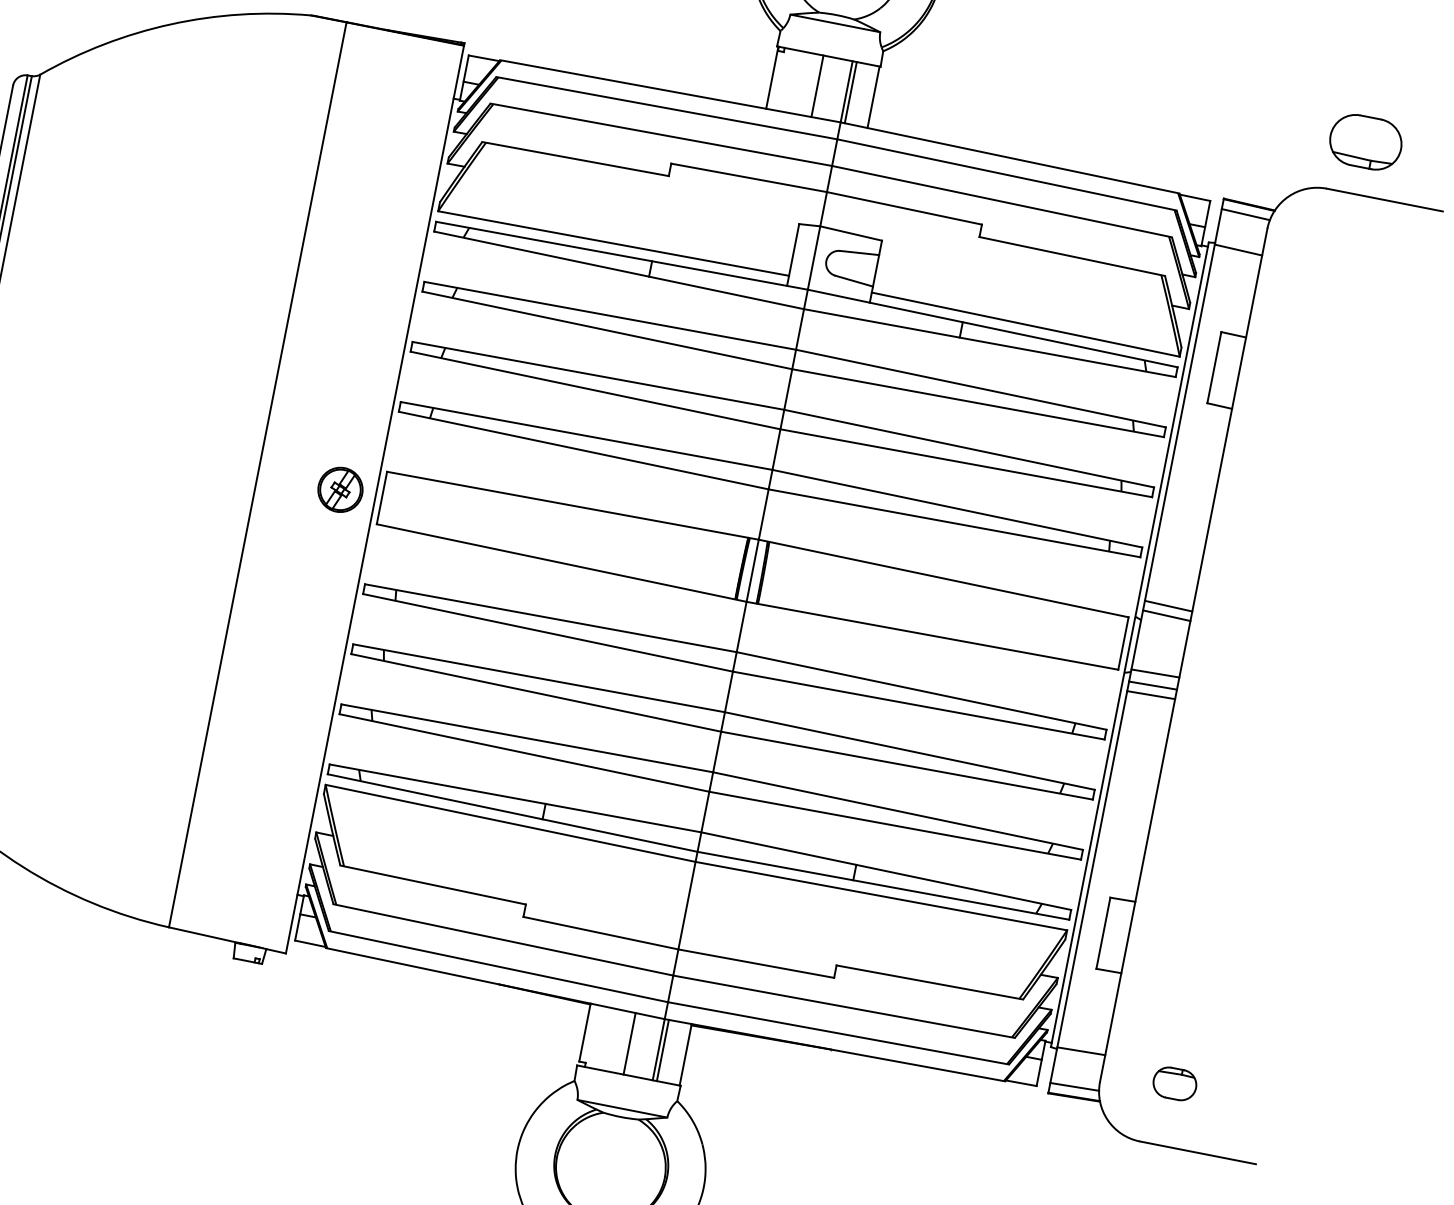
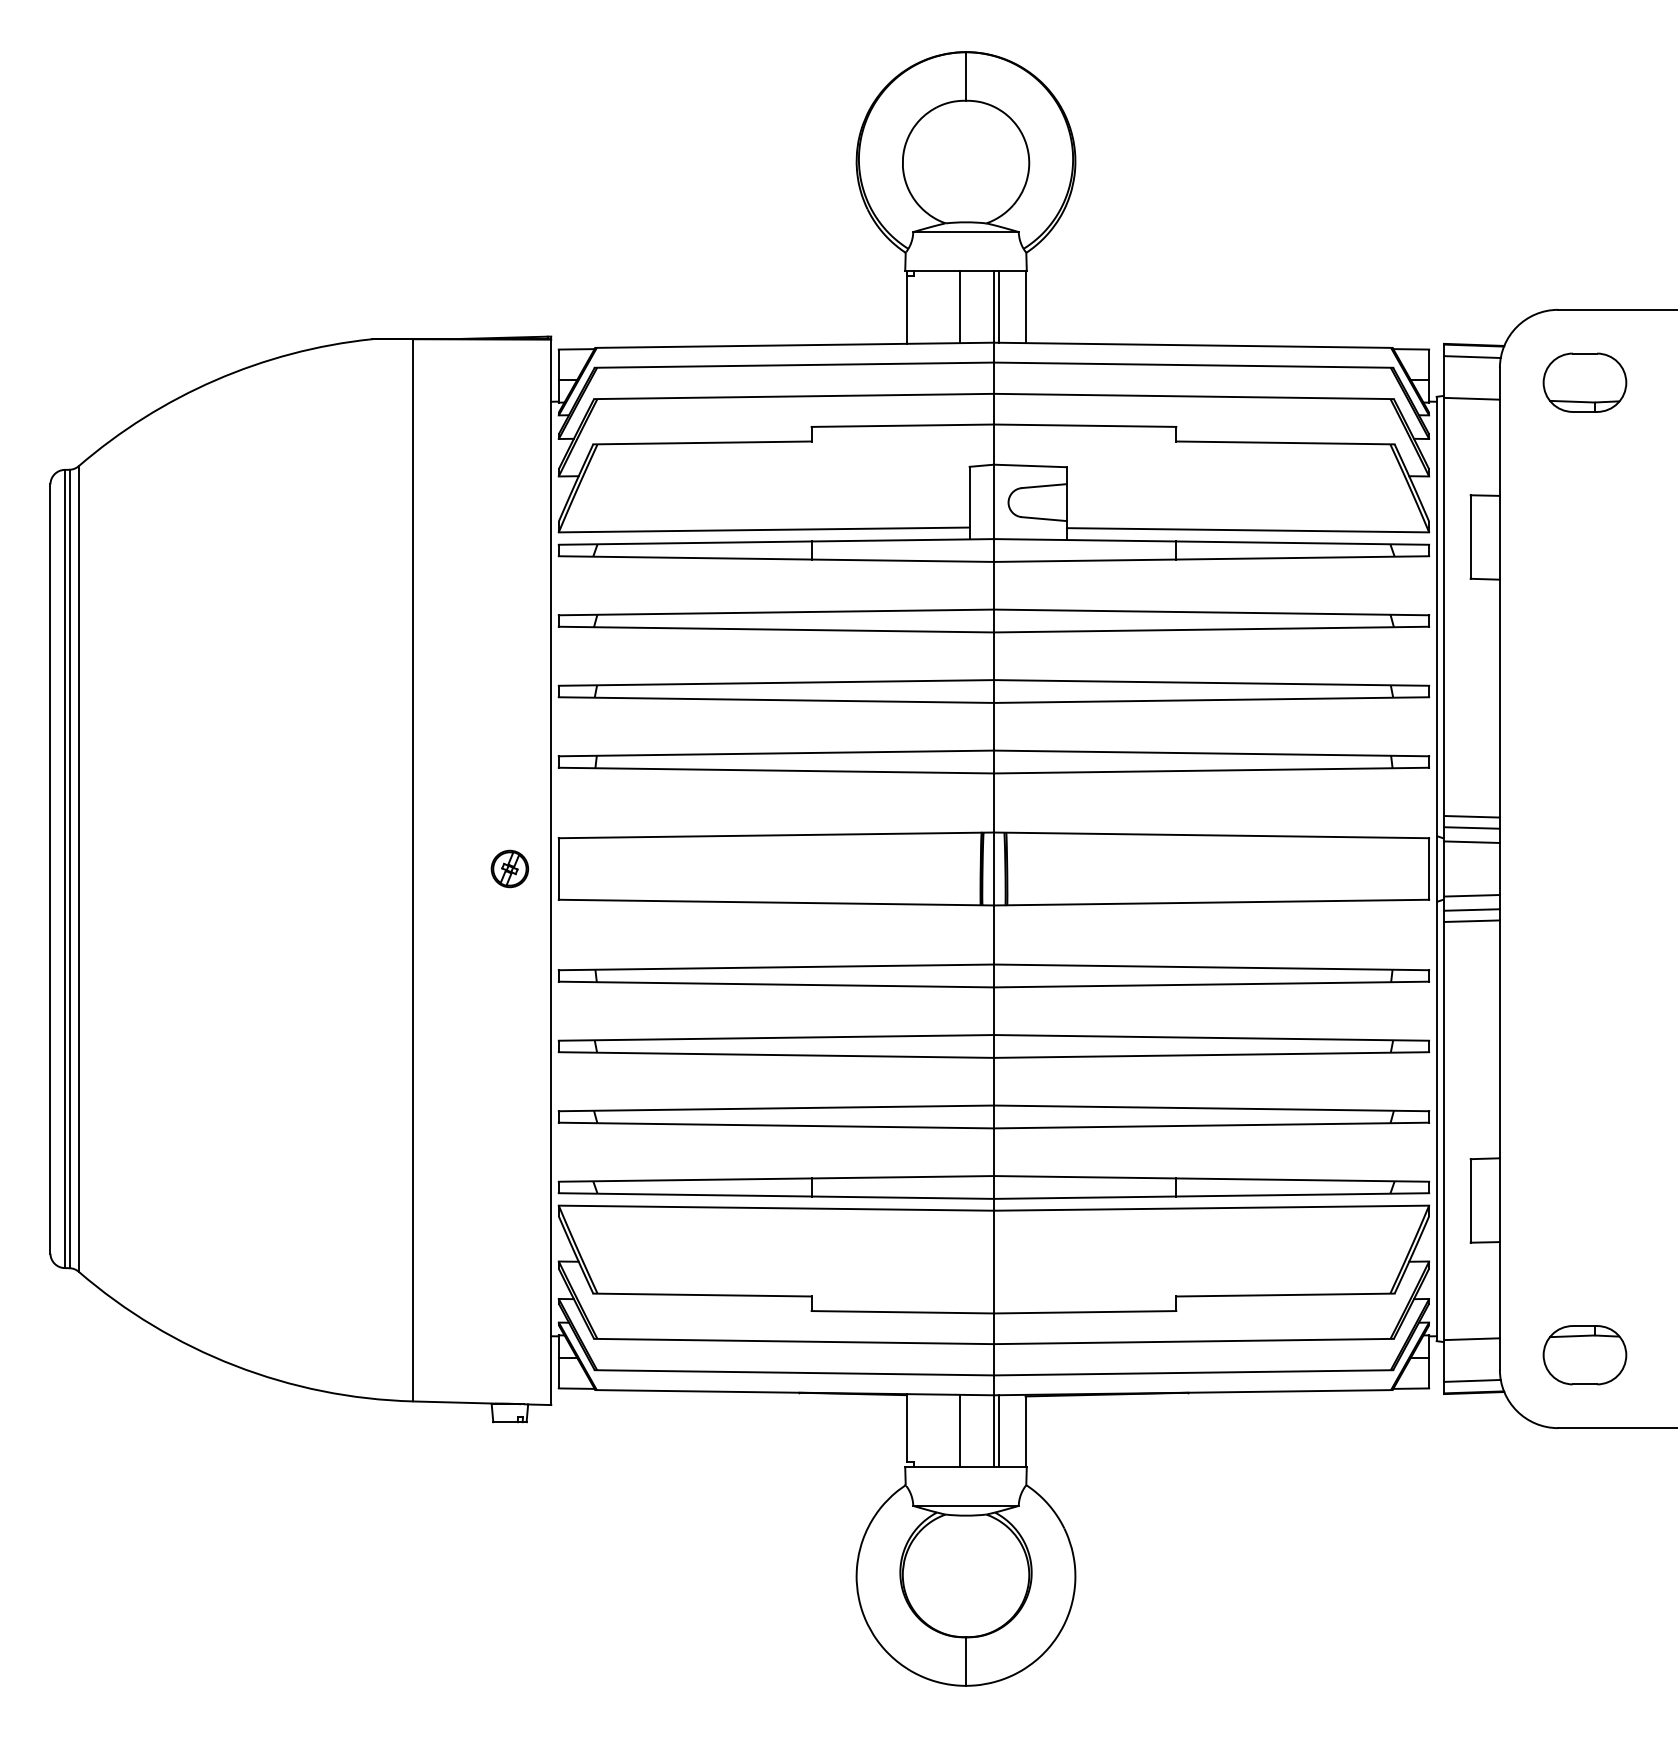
part: (1365, 142) -> (1584, 382), moved
part: (340, 489) -> (509, 868), size x0.71
line: (1164, 627) -> (1471, 841), added
part: (1174, 1083) -> (1584, 1355), size x1.67

